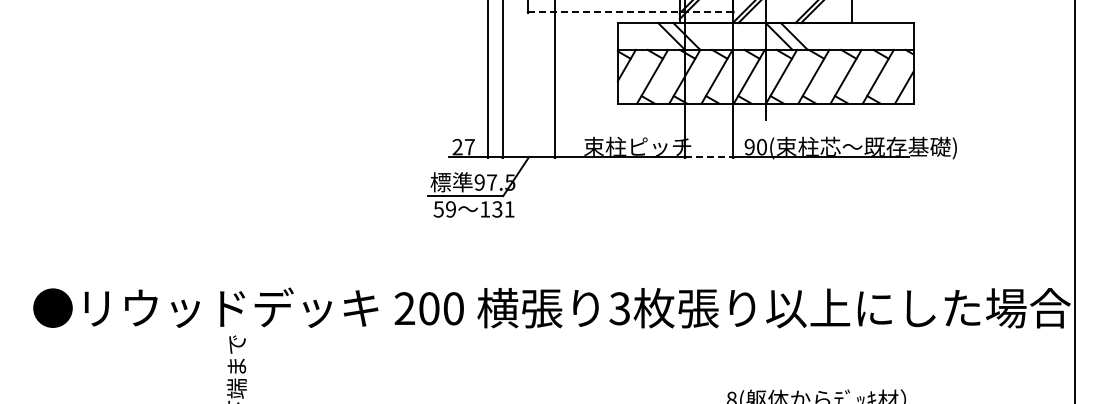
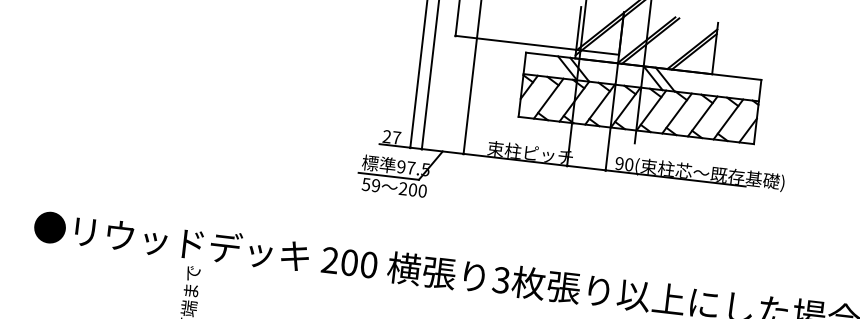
line: (630, 12) -> (537, 45), dashed -> solid
line: (709, 157) -> (586, 168), dashed -> solid
text: (497, 209) -> (413, 190), 131 -> 200

